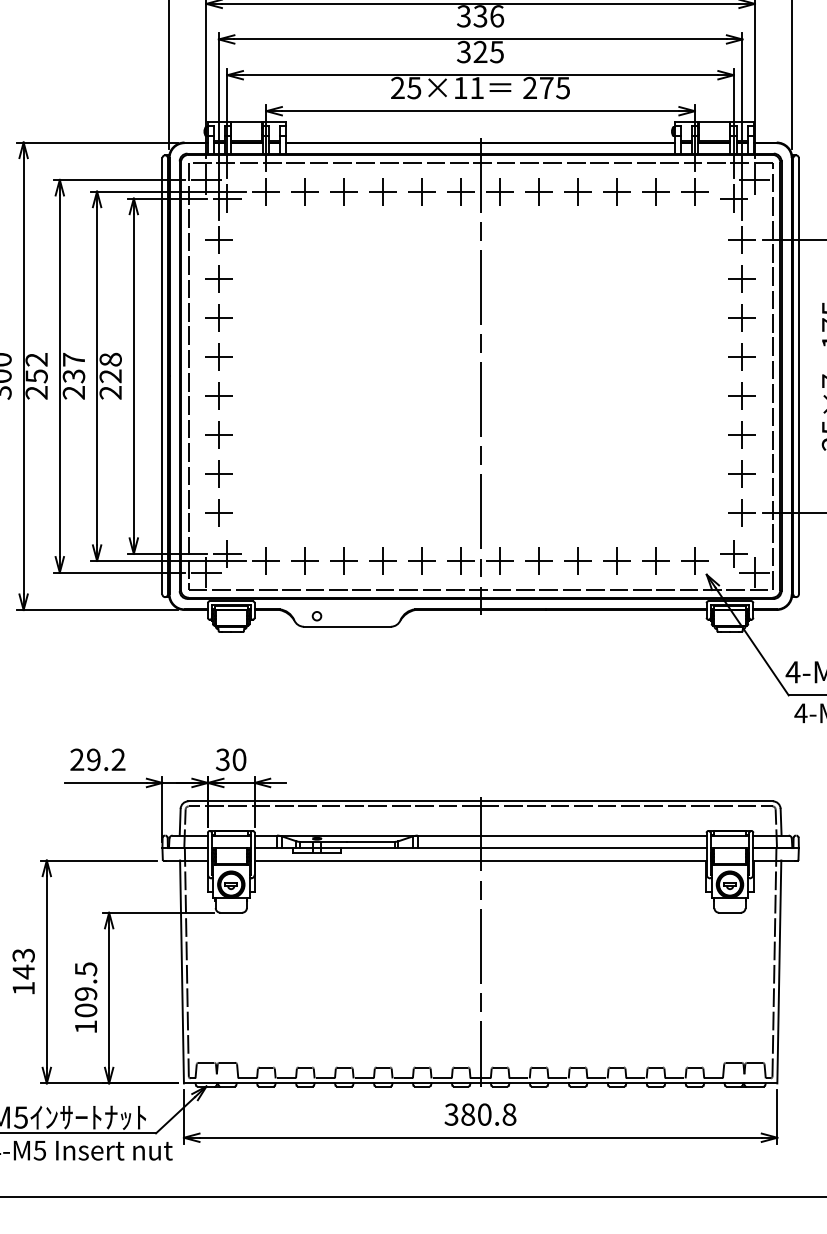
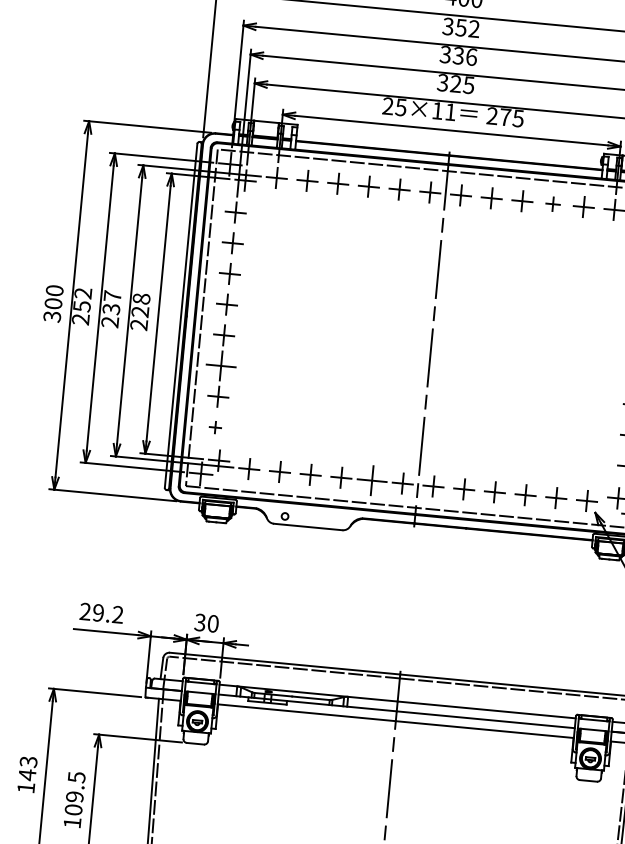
part: (616, 191) -> (552, 204), size x0.7
part: (218, 434) -> (220, 365), size x1.4
part: (218, 512) -> (215, 427), size x0.6
part: (421, 560) -> (371, 480), size x1.4

